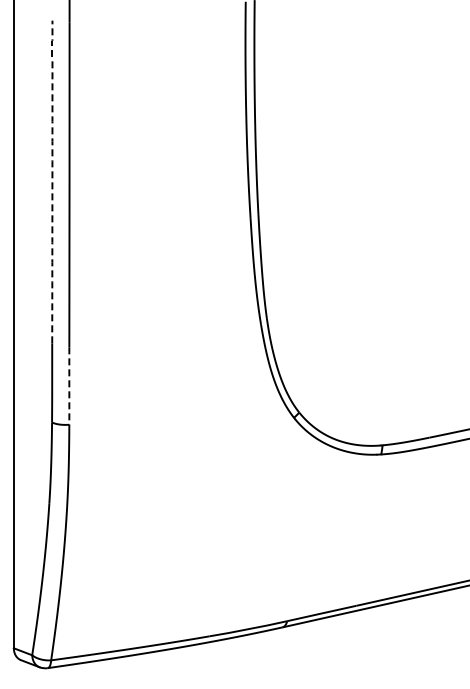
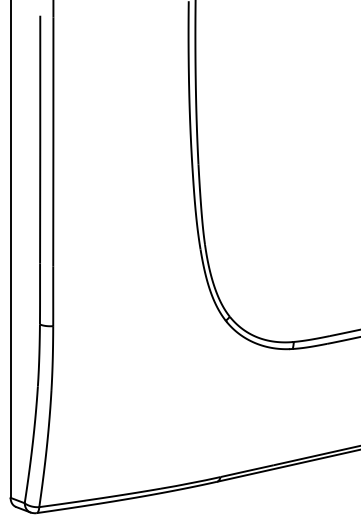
arc: (52, 182) -> (40, 140), dashed -> solid
line: (69, 386) -> (53, 296), dashed -> solid

